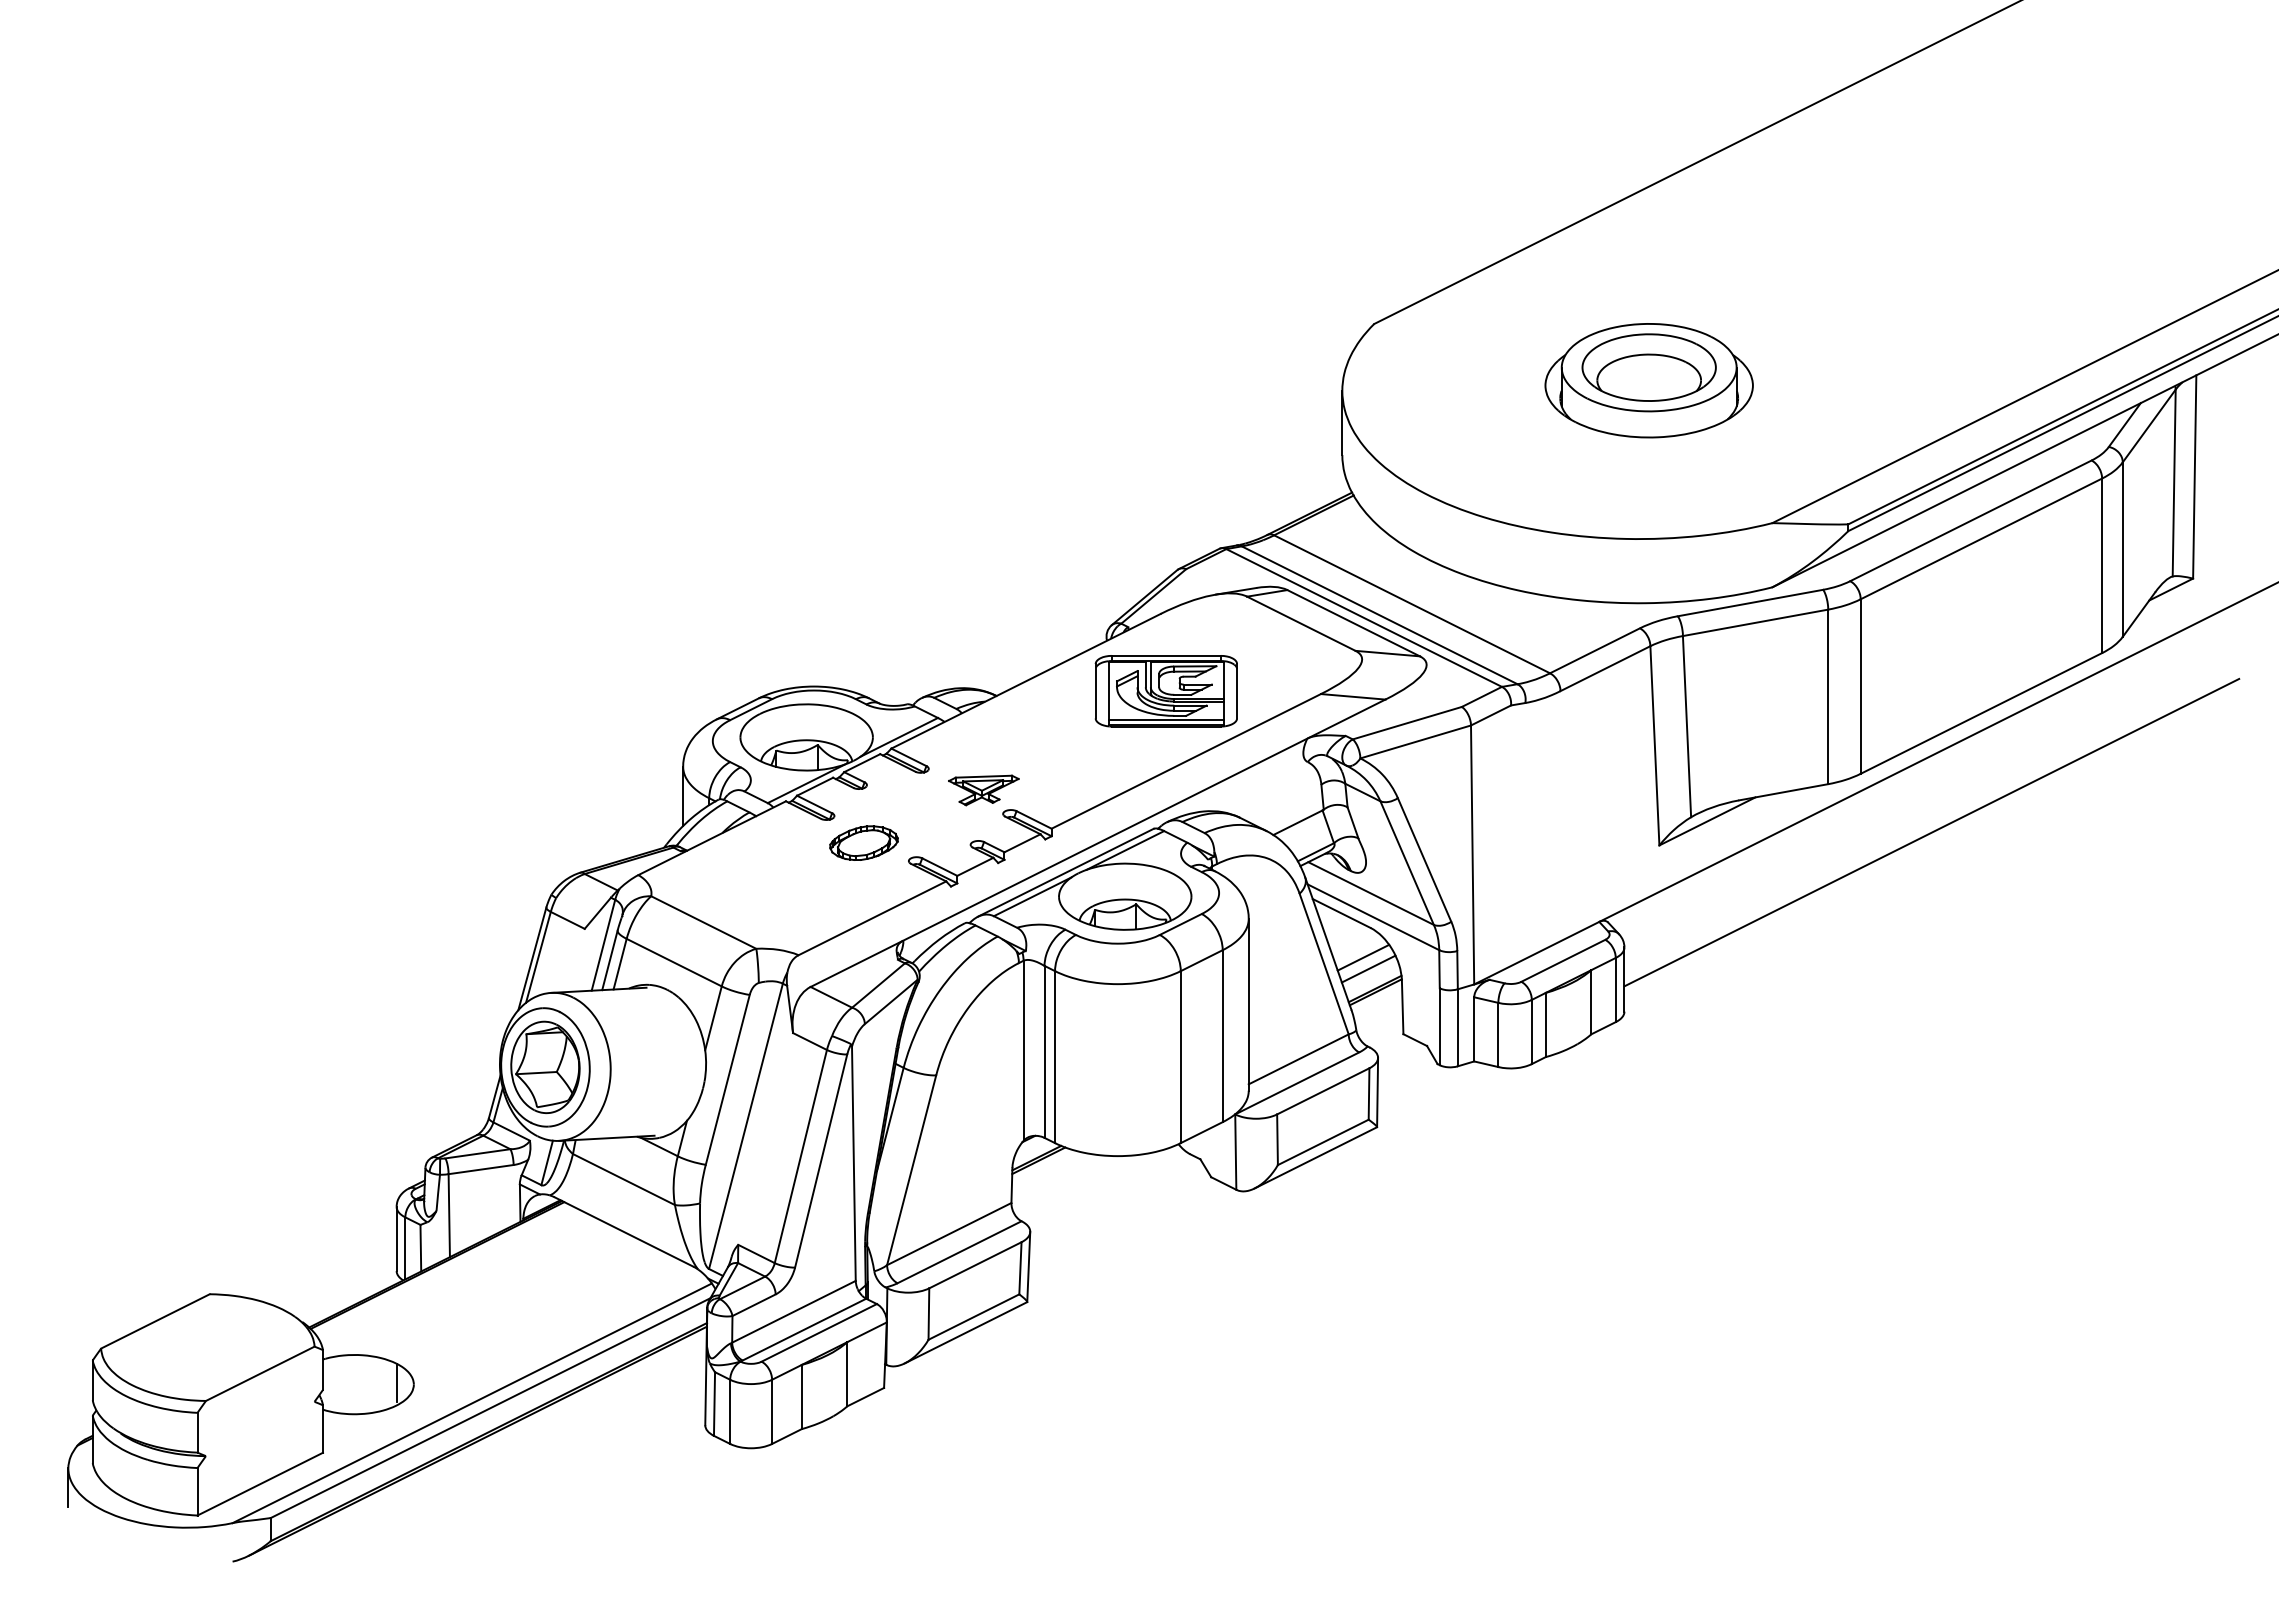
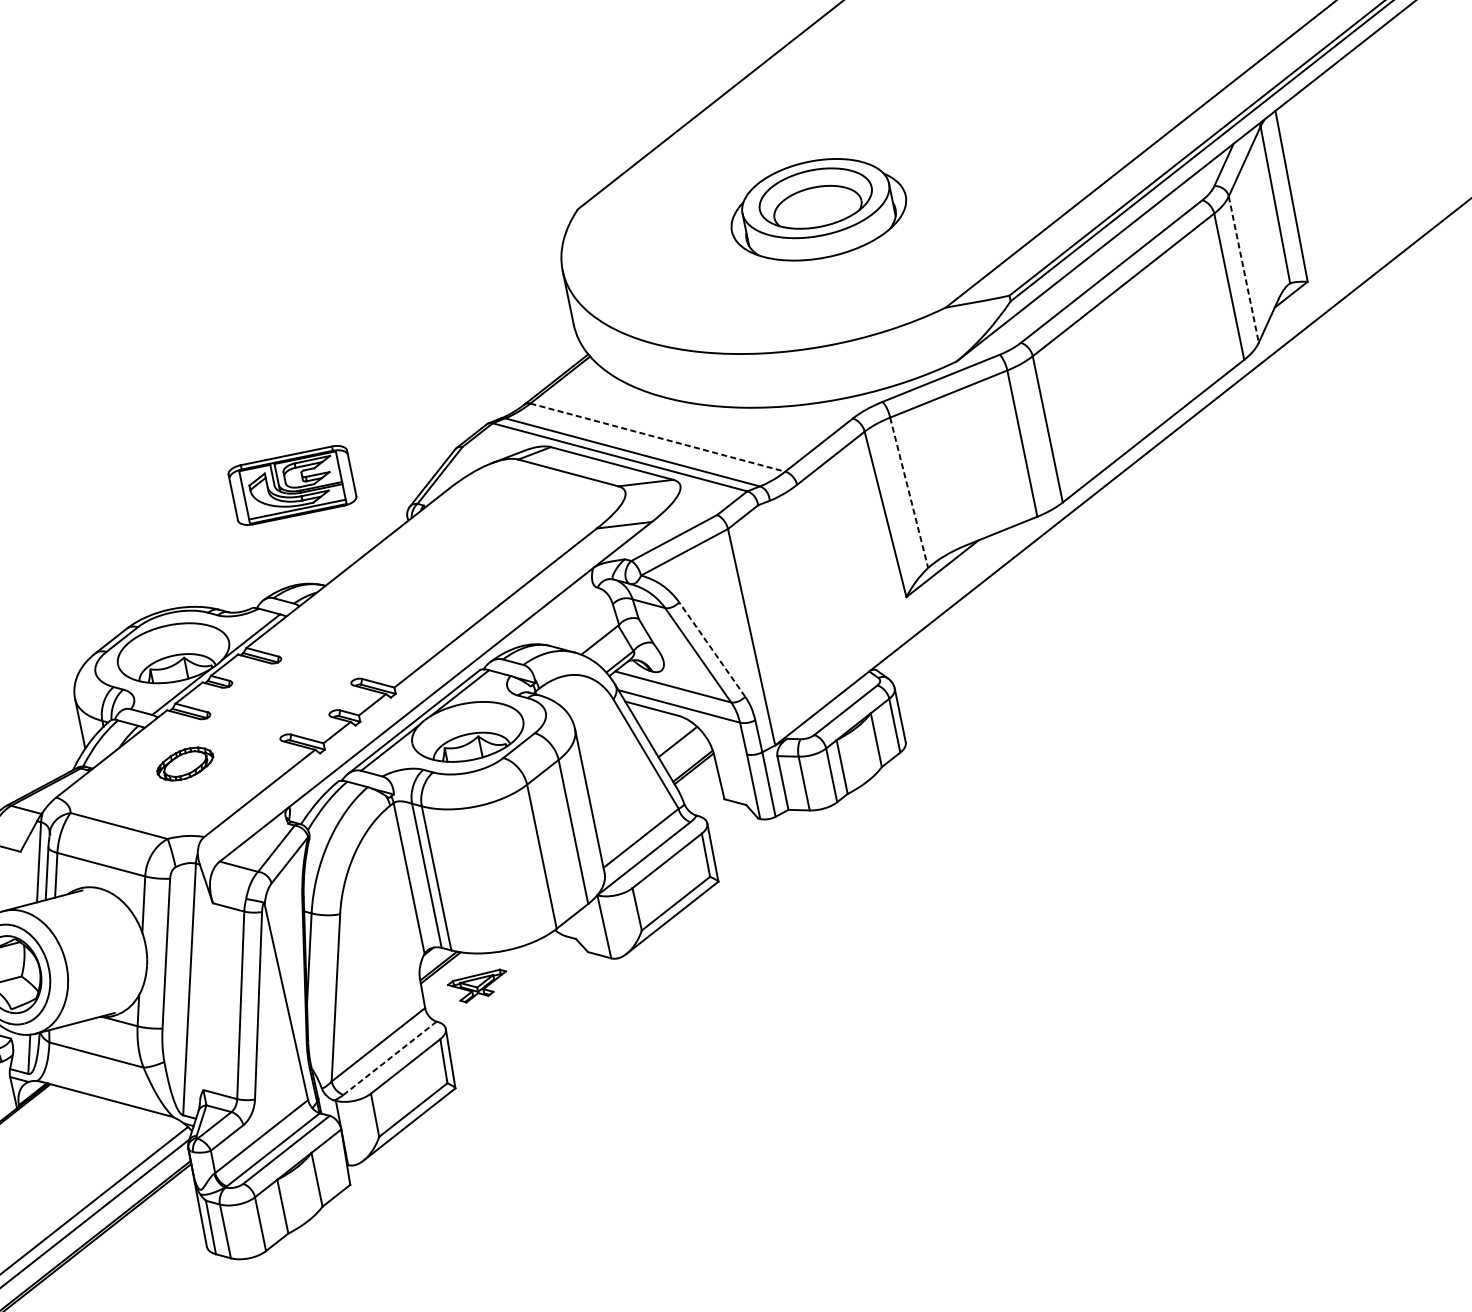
line: (2122, 550) -> (1243, 270), solid -> dashed
line: (1412, 604) -> (658, 437), solid -> dashed
part: (1165, 691) -> (291, 485), moved
line: (1687, 726) -> (909, 492), solid -> dashed
part: (983, 790) -> (478, 987), moved
line: (1931, 832) -> (1132, 539), removed
part: (863, 842) -> (184, 763), moved
line: (1424, 859) -> (712, 649), solid -> dashed
line: (1368, 968) -> (683, 750), removed
line: (959, 1252) -> (390, 1058), solid -> dashed

